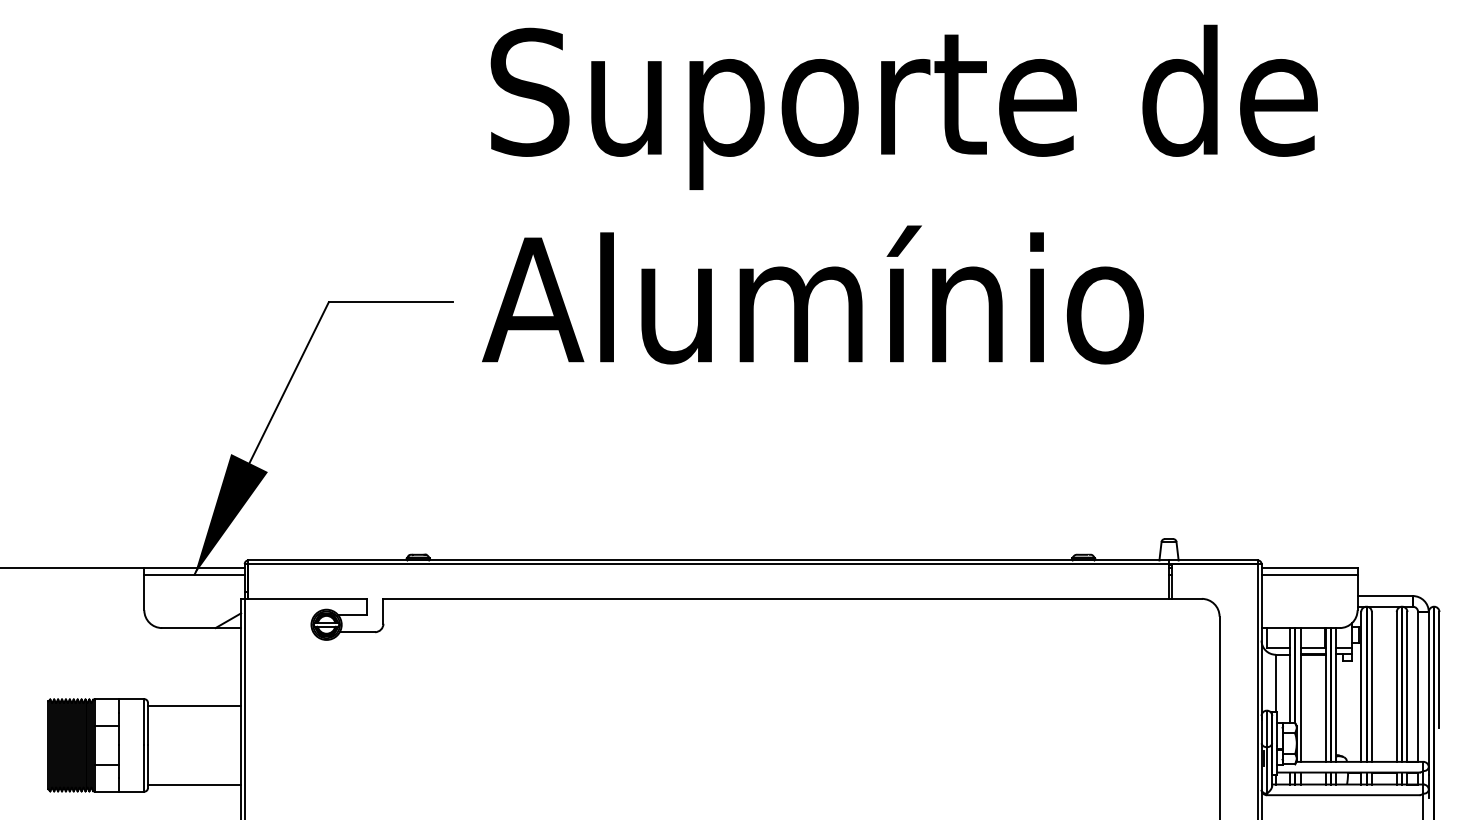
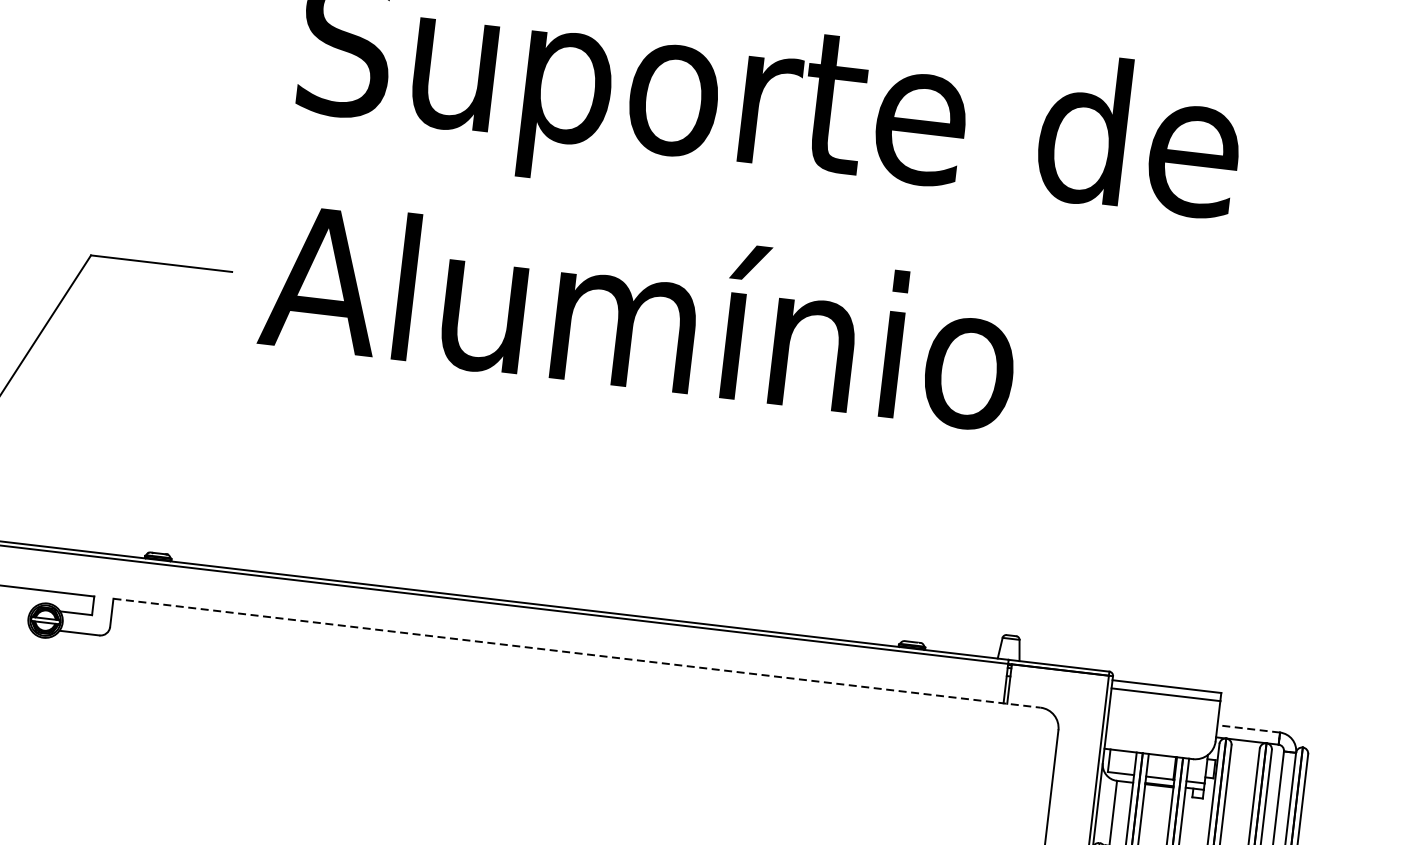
line: (1385, 596) -> (1249, 729), solid -> dashed
line: (793, 598) -> (578, 652), solid -> dashed

